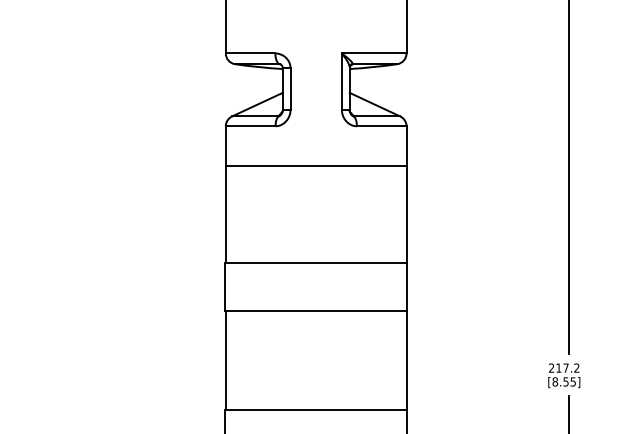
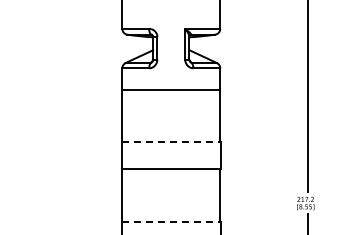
line: (316, 263) -> (171, 142), solid -> dashed
line: (316, 408) -> (171, 221), solid -> dashed

